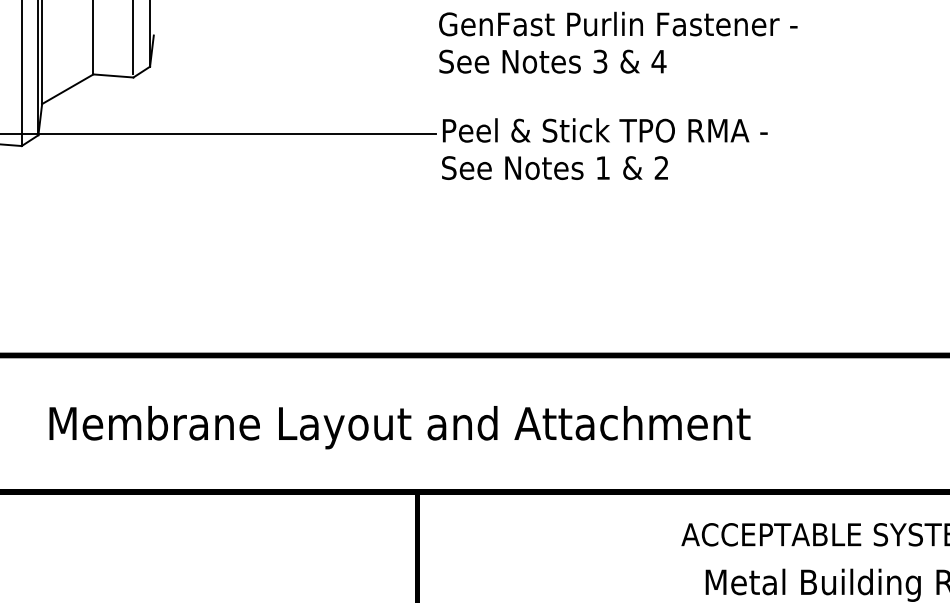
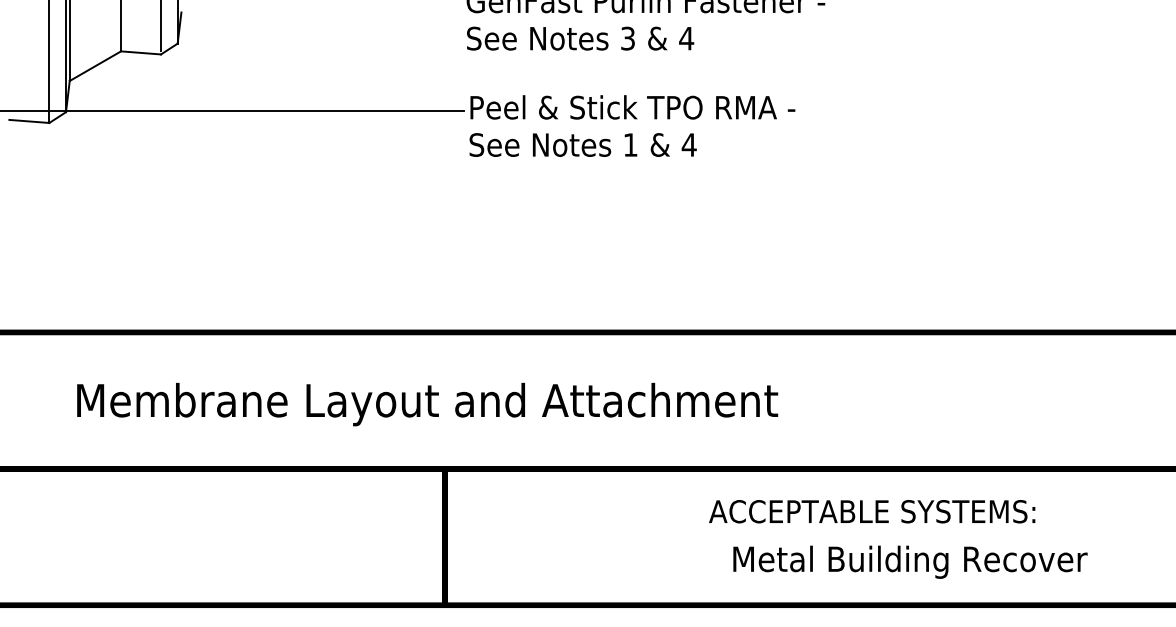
text: (660, 167) -> (688, 144), 2 -> 4

